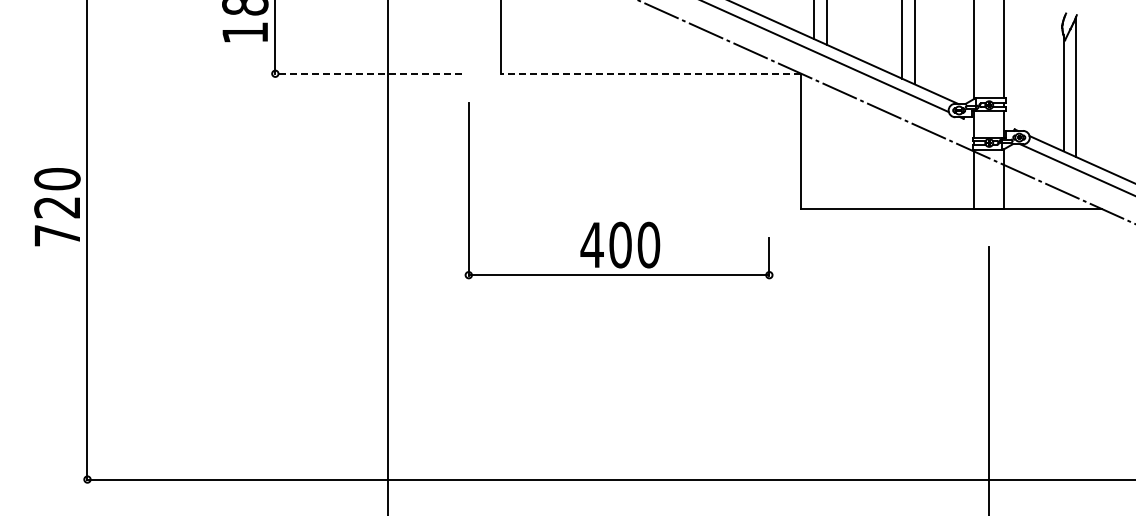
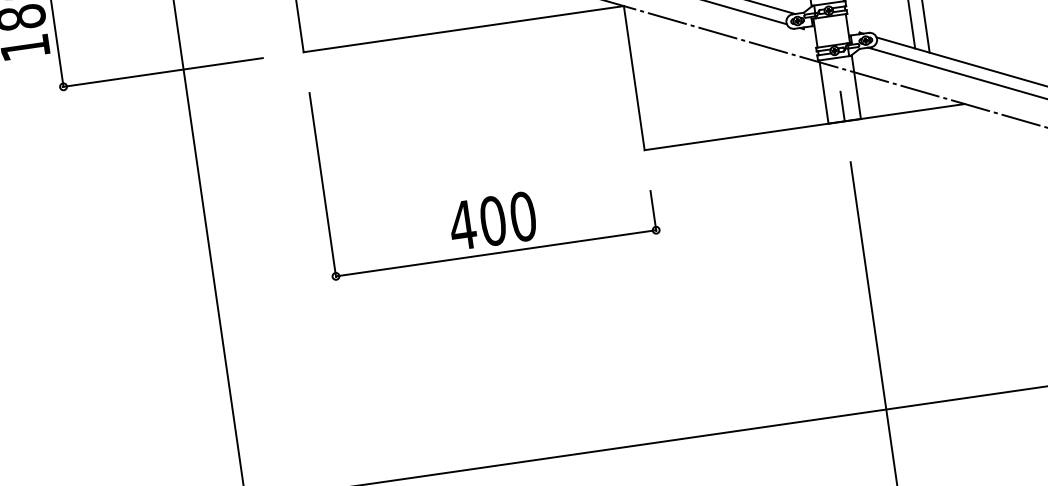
line: (368, 73) -> (162, 72), dashed -> solid
line: (650, 73) -> (463, 28), dashed -> solid
line: (989, 194) -> (842, 105), added
part: (619, 221) -> (488, 196), moved

